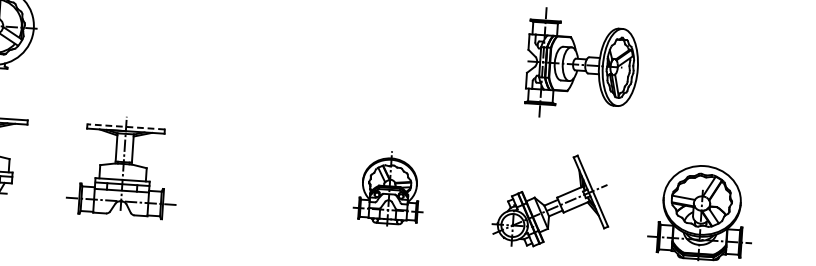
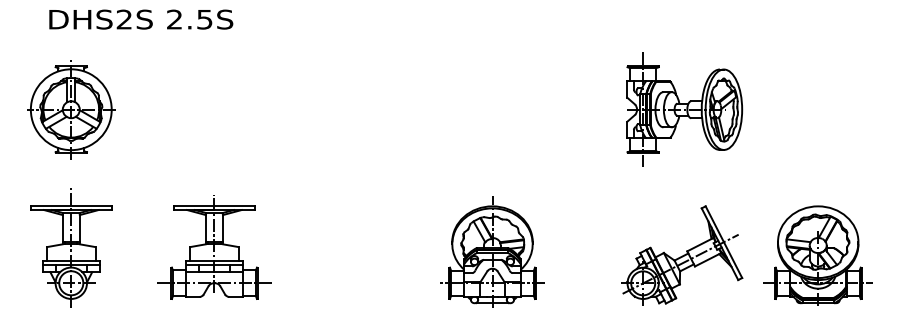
line: (125, 126) -> (213, 205), dashed -> solid
part: (389, 188) -> (492, 251), size x1.43
part: (552, 201) -> (682, 255), moved

